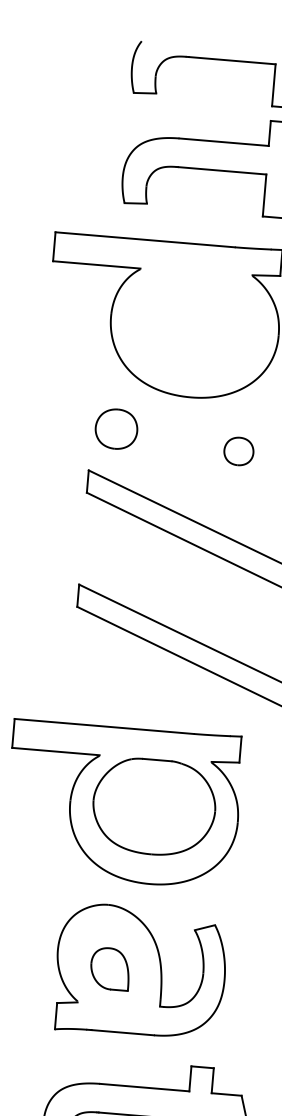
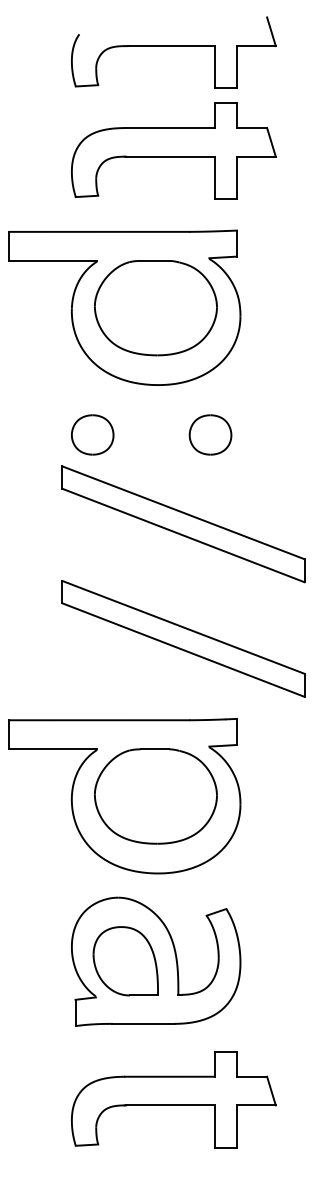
part: (194, 320) -> (155, 308), added
part: (116, 428) -> (92, 434), moved
part: (238, 451) -> (210, 434), size x1.43
part: (110, 969) -> (125, 961), size x1.67

